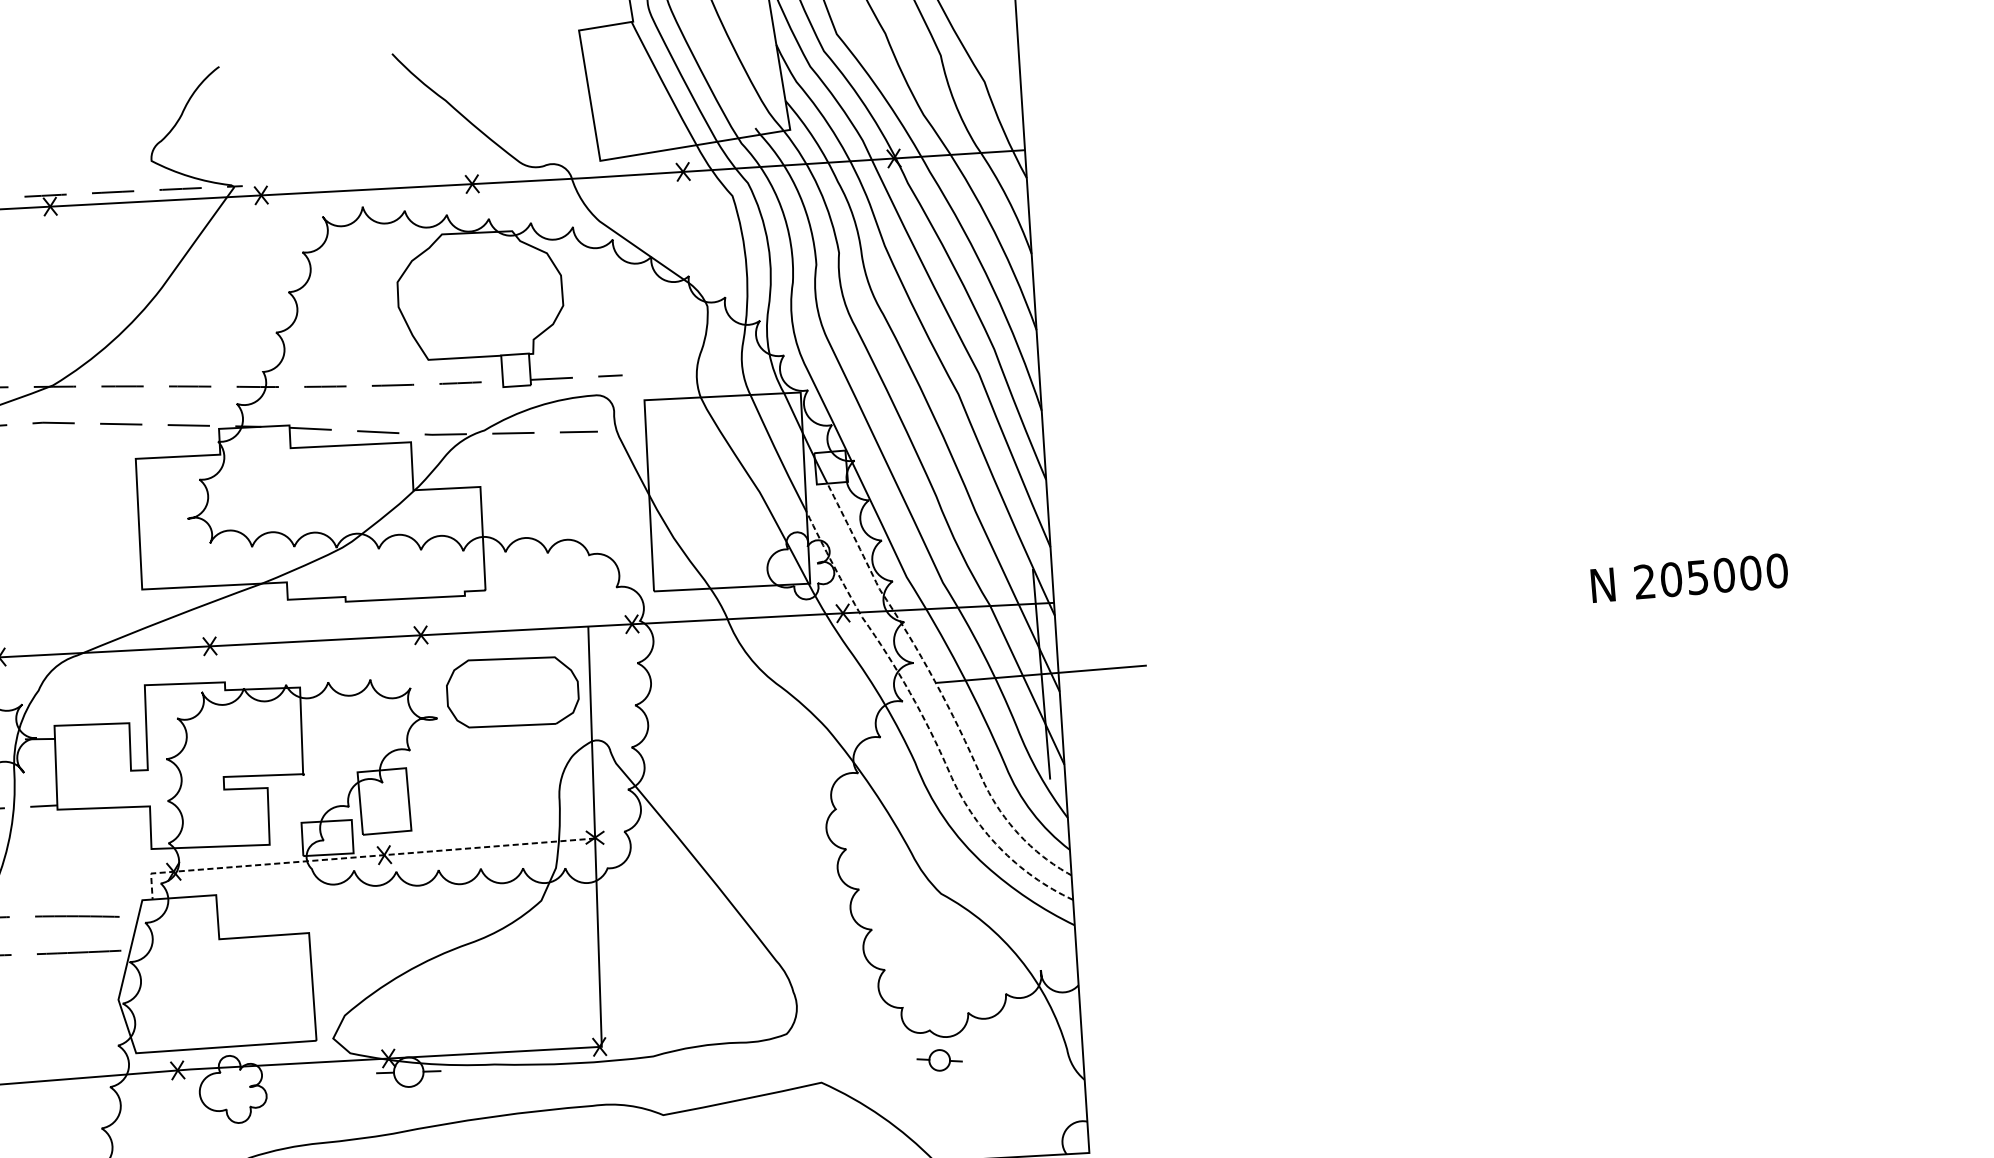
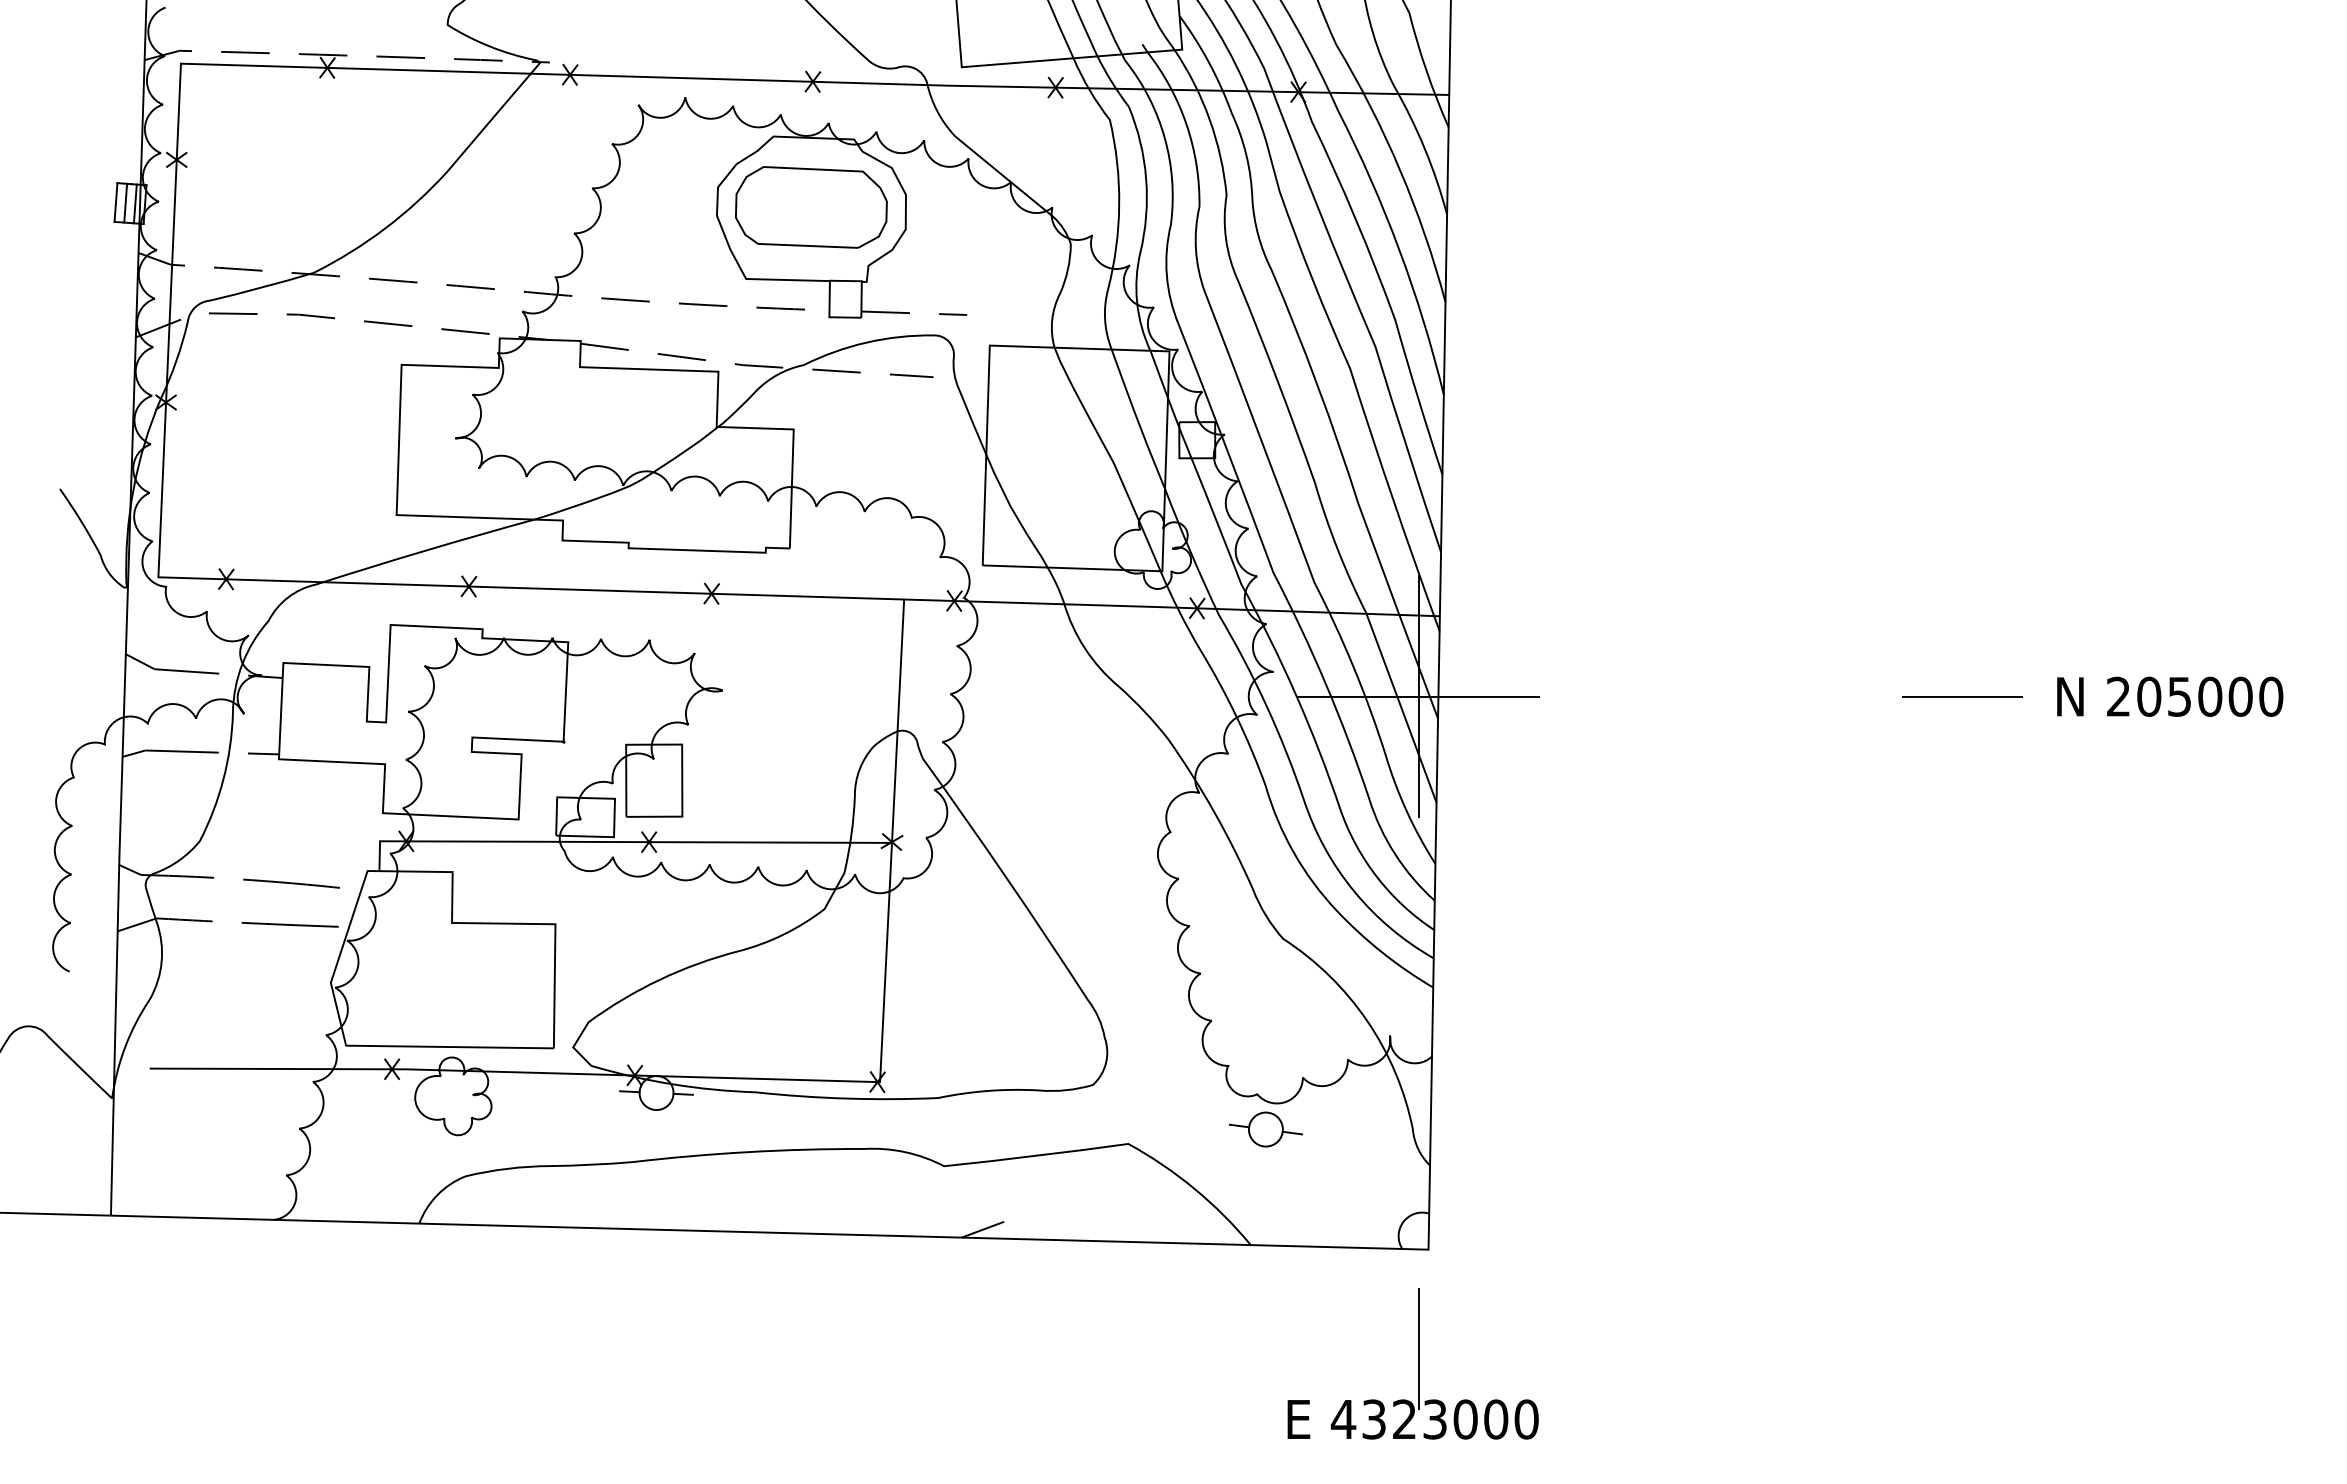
text: (1689, 577) -> (2170, 696), moved
line: (1512, 635) -> (1962, 696), added
part: (512, 692) -> (811, 207), moved
line: (941, 693) -> (1302, 709), dashed -> solid
line: (928, 726) -> (1284, 746), dashed -> solid
line: (359, 857) -> (620, 842), dashed -> solid
part: (939, 1060) -> (1265, 1129), size x1.43

